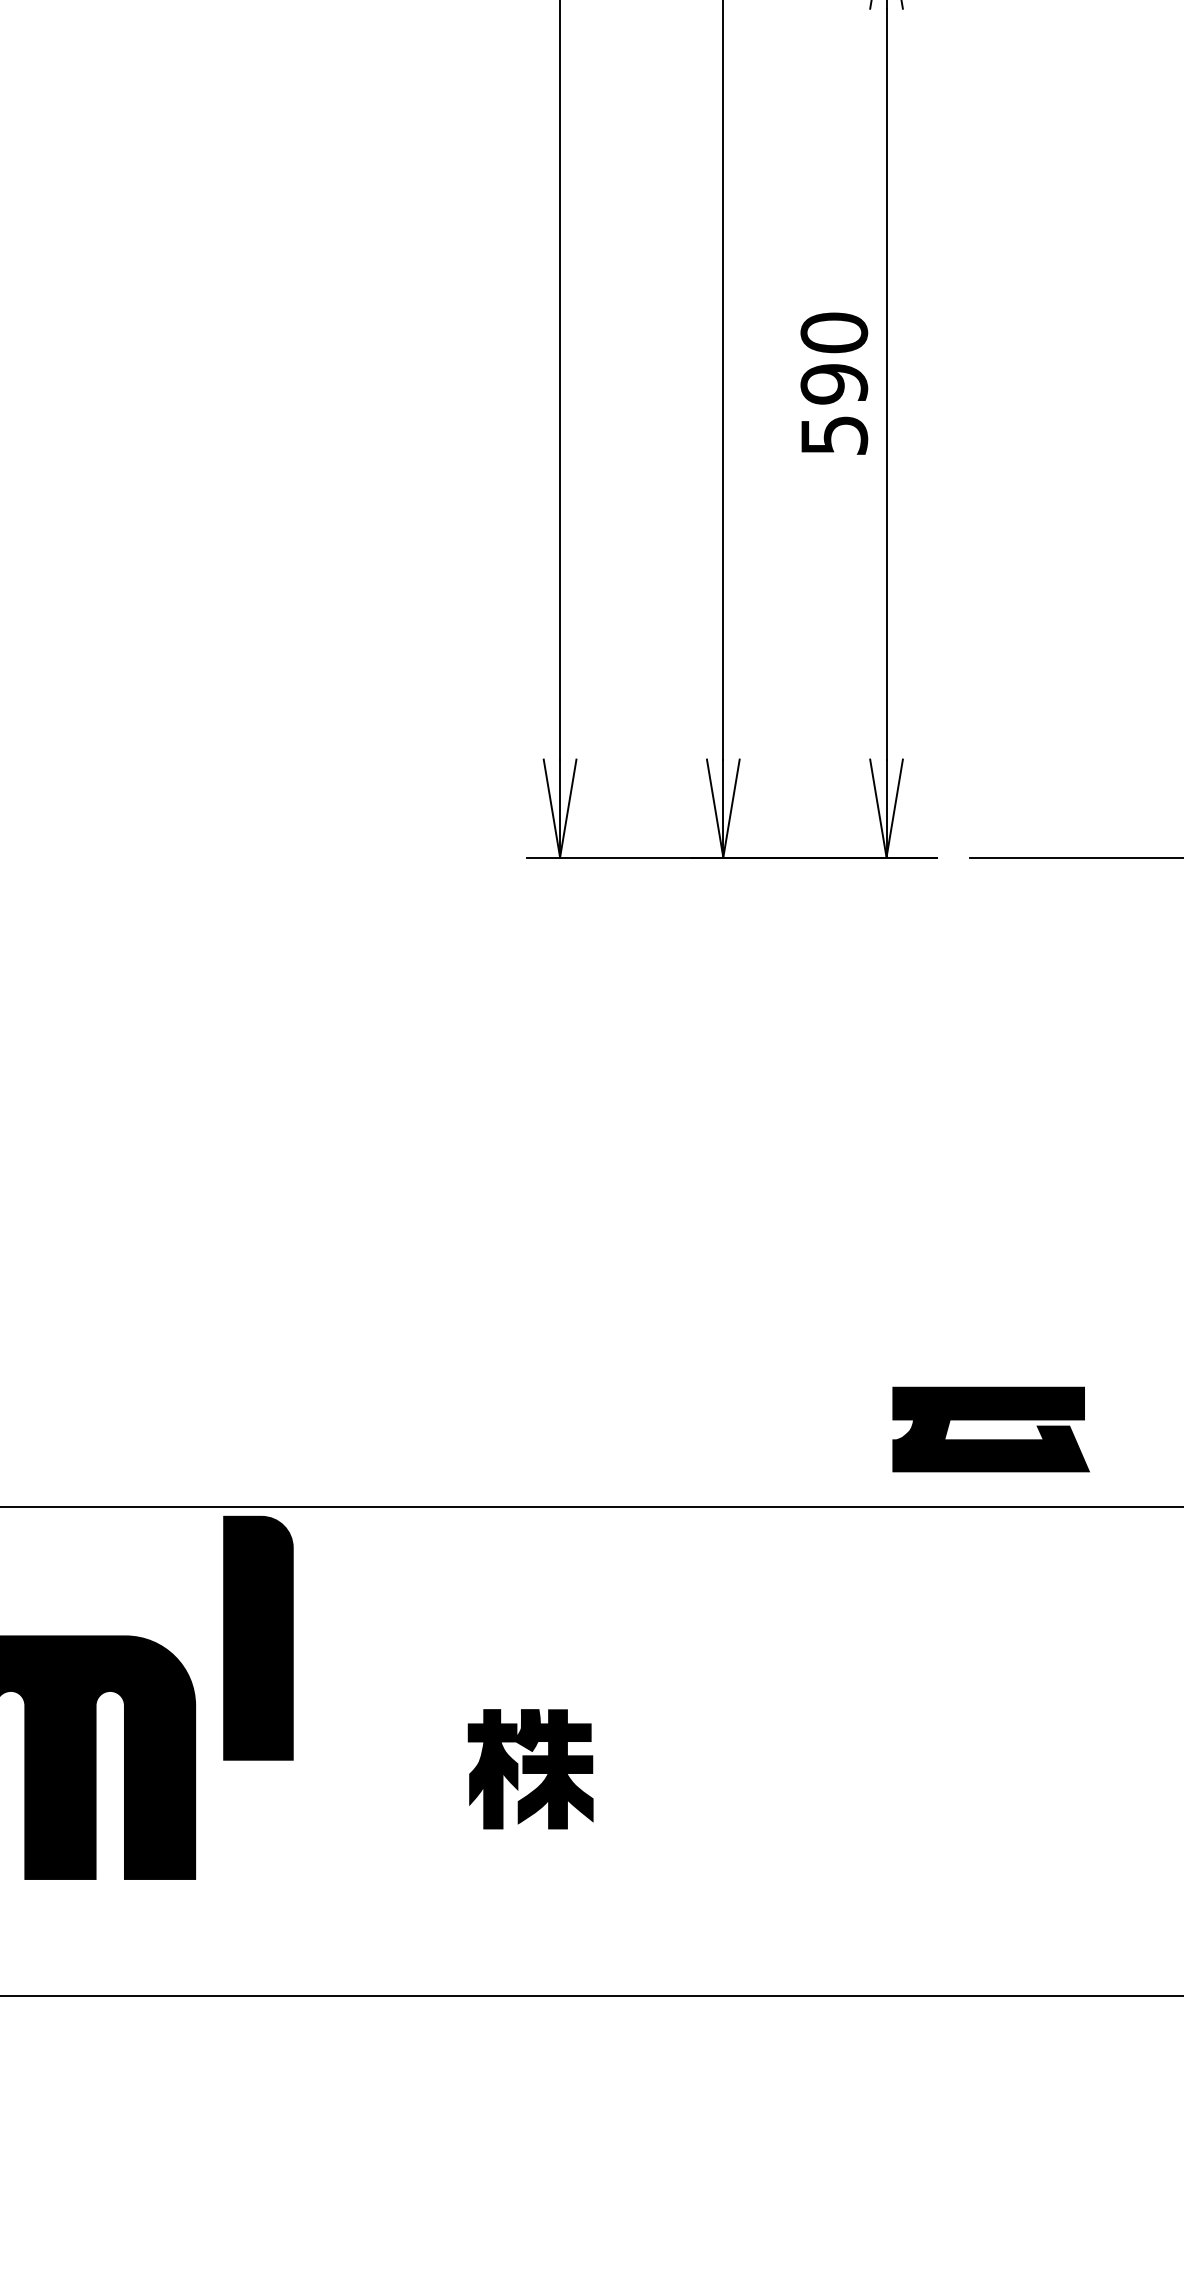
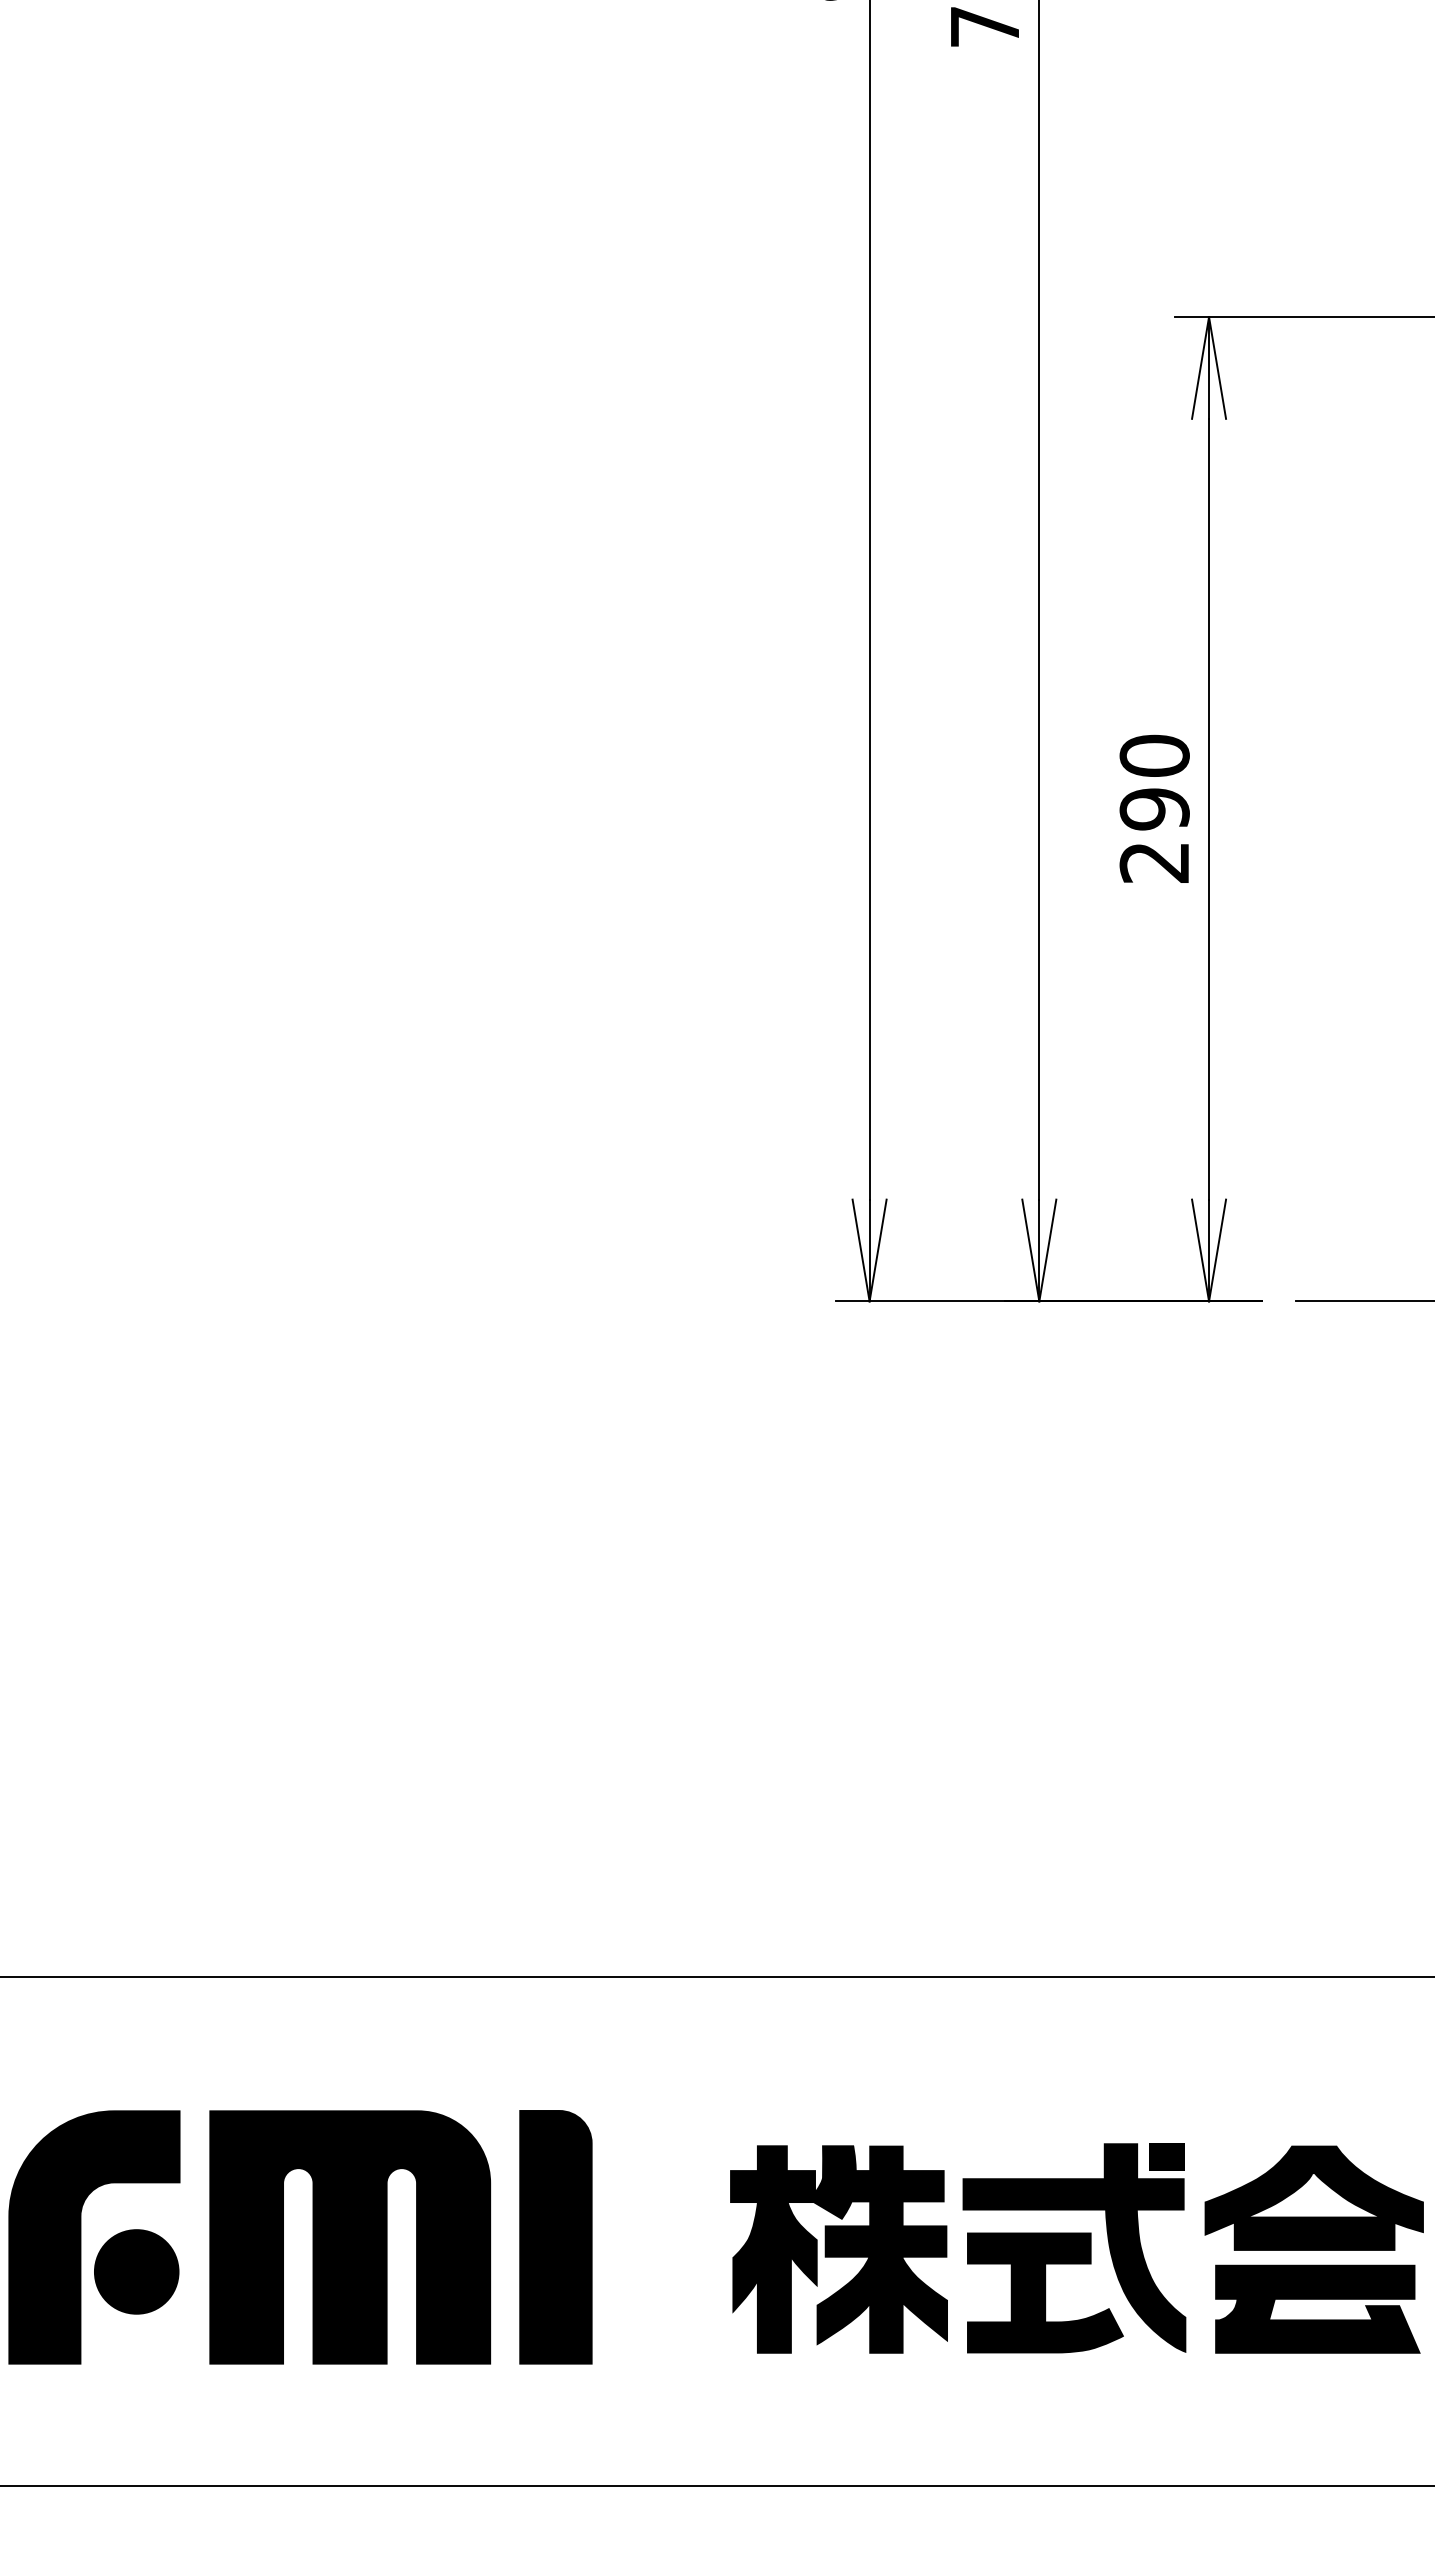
text: (834, 435) -> (1154, 862), 590 -> 290
part: (990, 1420) -> (1317, 2299), moved
part: (258, 1638) -> (555, 2237), moved
fill: (845, 1680) -> (1166, 2157), added
part: (986, 1719) -> (1313, 2197), added
fill: (757, 1768) -> (1074, 2248), added
part: (530, 1769) -> (838, 2249), size x1.67
fill: (729, 1810) -> (1045, 2292), added

